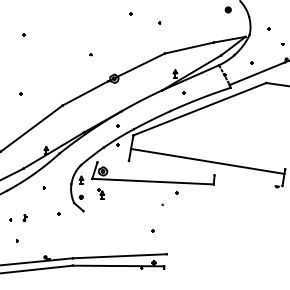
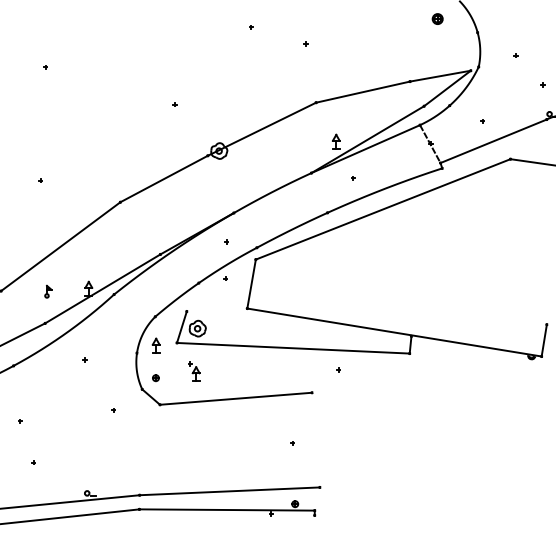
line: (207, 160) -> (393, 330), moved
line: (122, 207) -> (234, 397), added
part: (24, 218) -> (46, 292), moved

